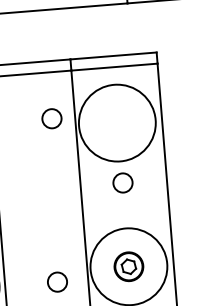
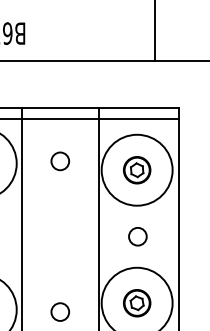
circle: (51, 118) -> (59, 161), moved
part: (117, 123) -> (137, 170), added
circle: (122, 182) -> (137, 236), moved
circle: (56, 281) -> (59, 311), moved

